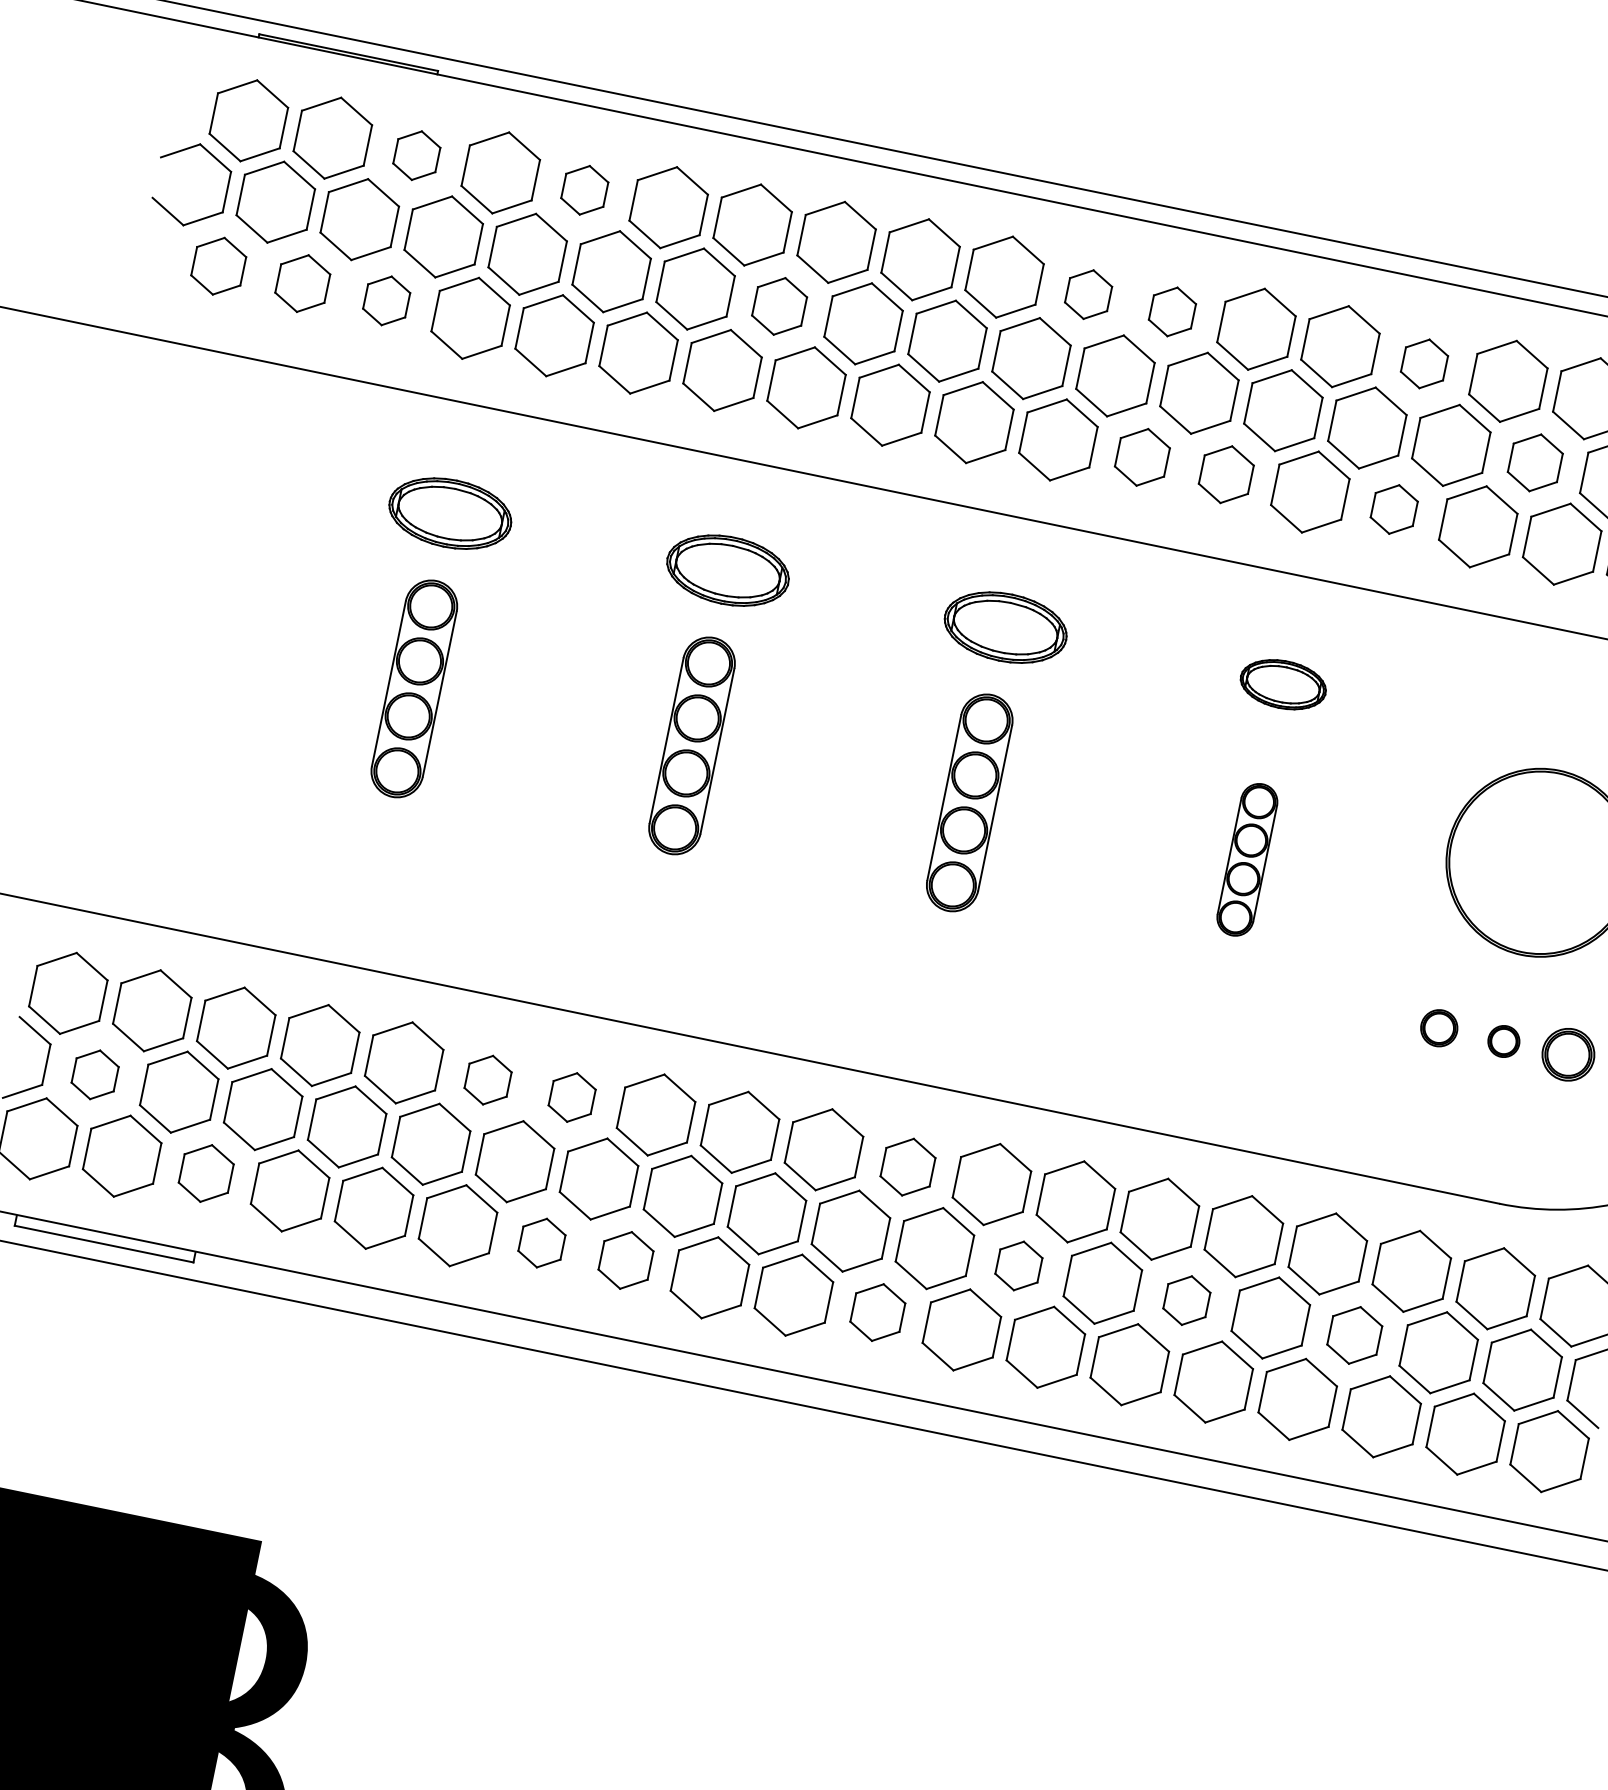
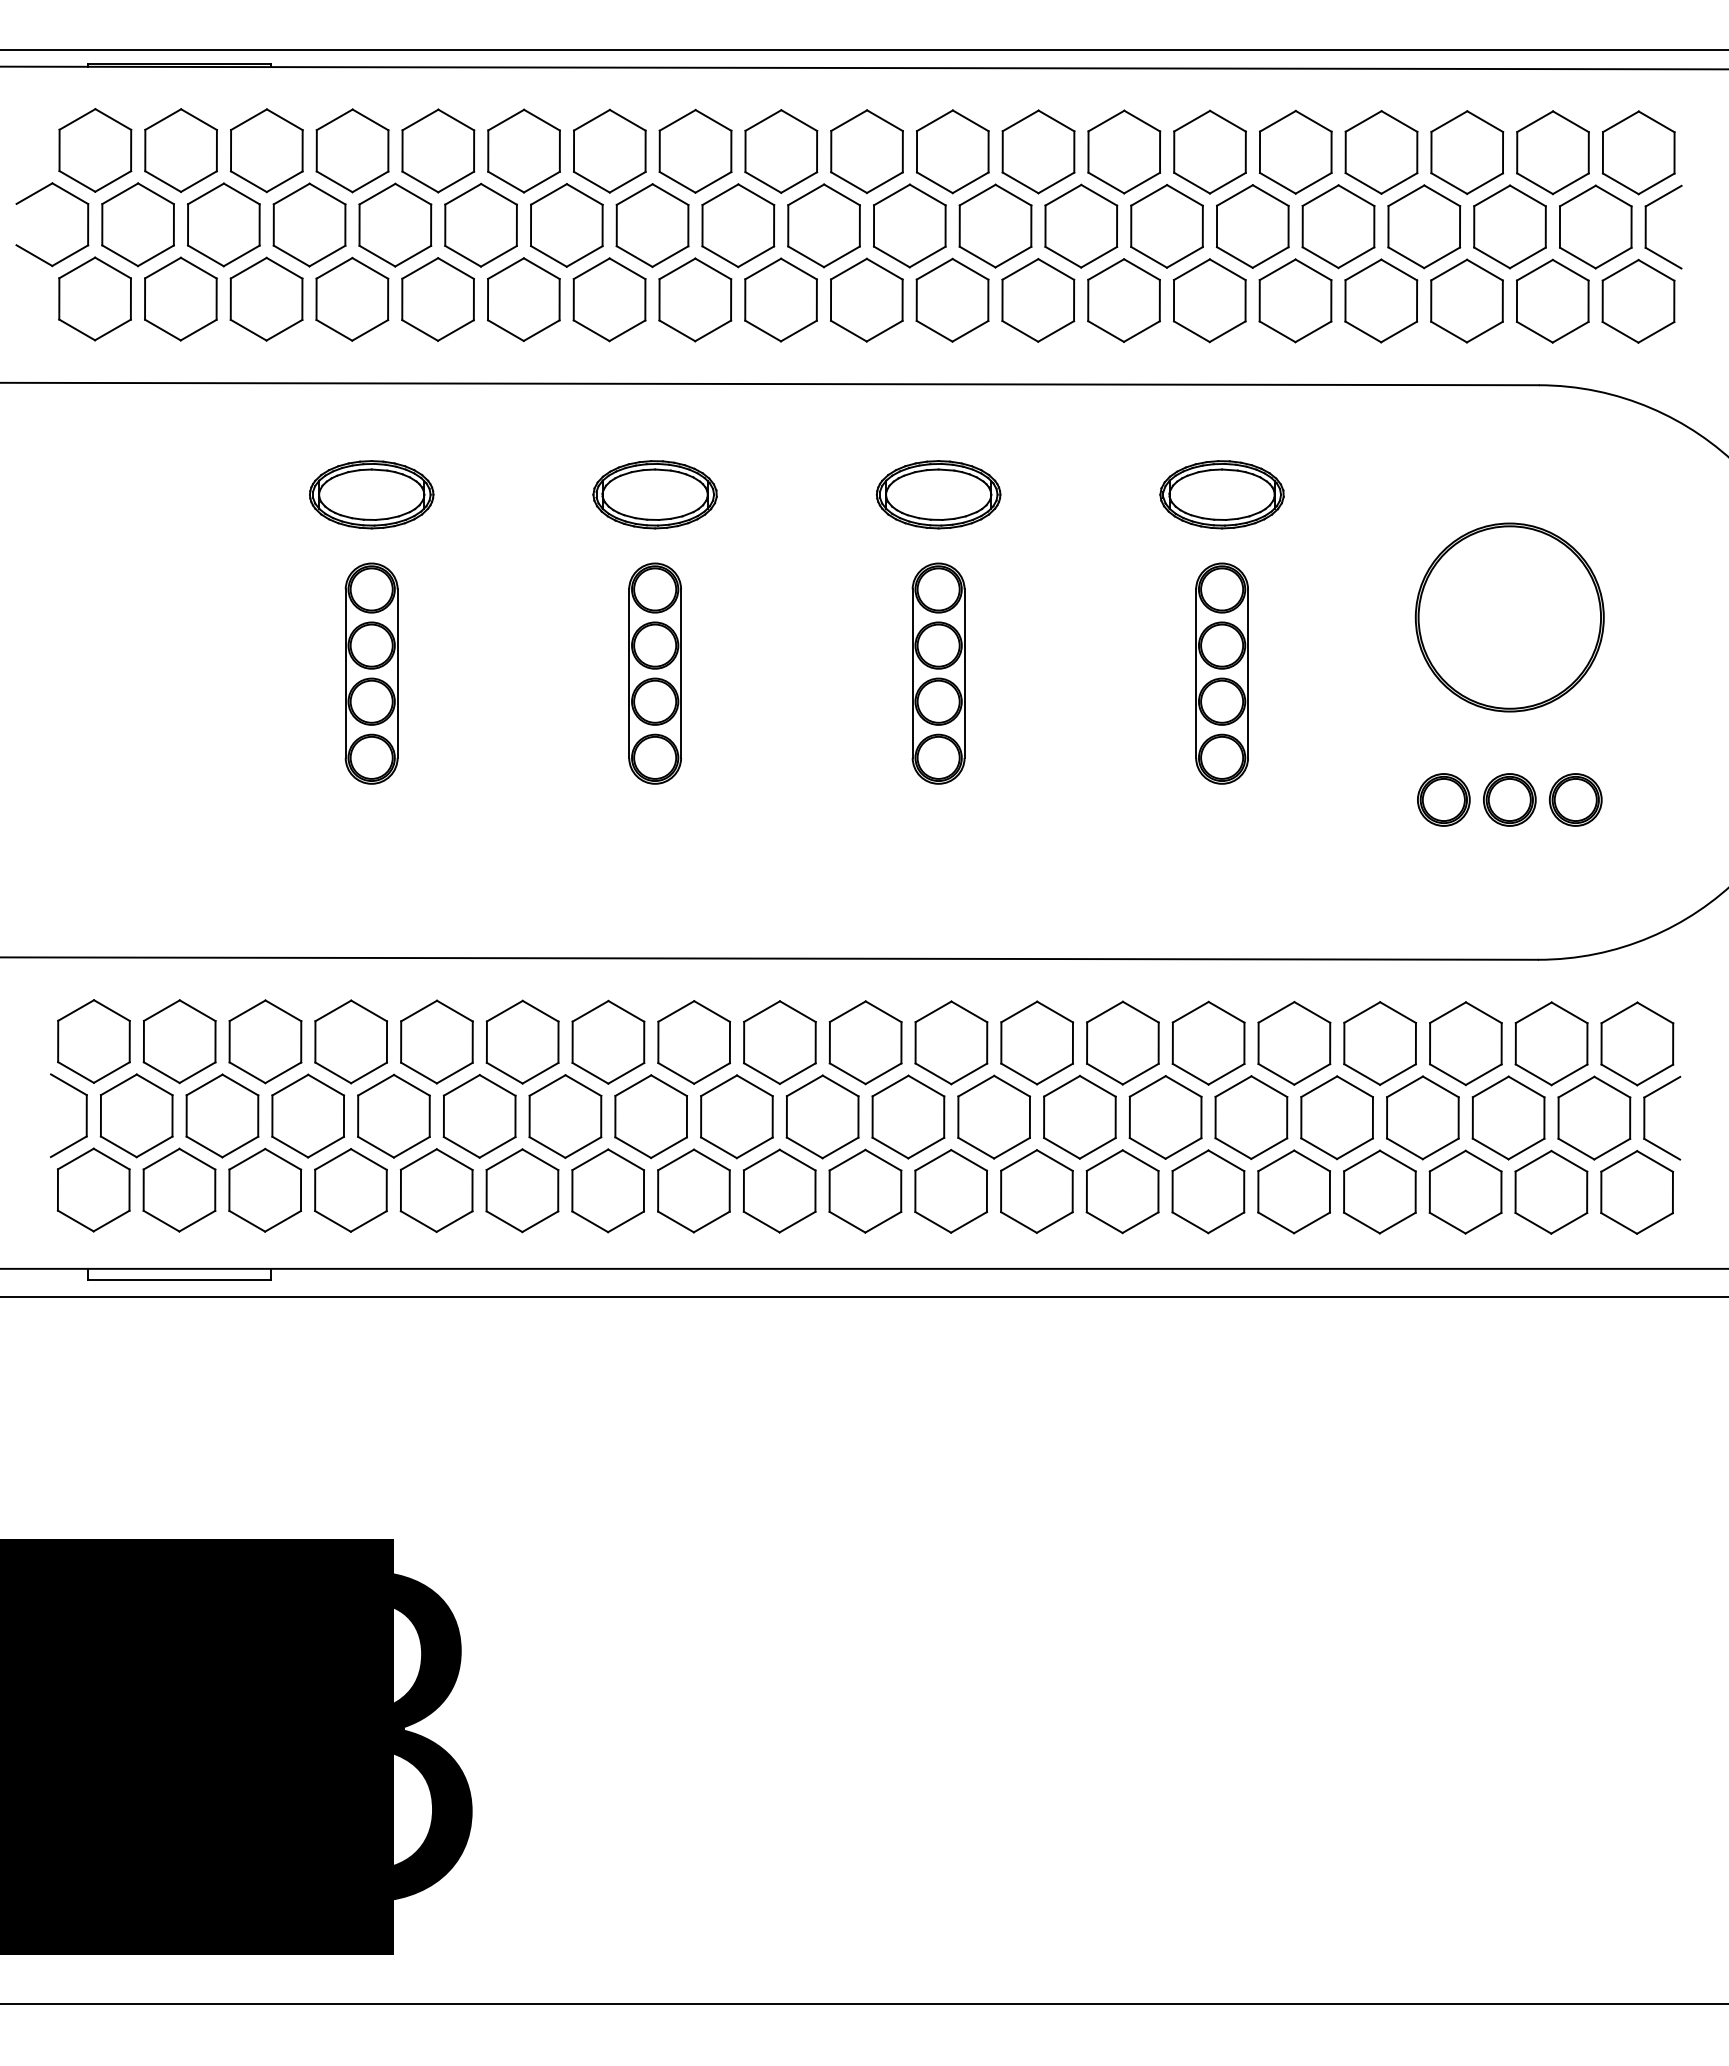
part: (416, 155) -> (266, 150), size x1.67
part: (584, 189) -> (438, 150), size x1.67
part: (218, 265) -> (94, 298), size x1.43
part: (302, 282) -> (180, 298), size x1.43
part: (1088, 294) -> (952, 151), size x1.67
part: (386, 300) -> (266, 298), size x1.67
part: (779, 306) -> (652, 225), size x1.43
part: (1172, 311) -> (1038, 151), size x1.67
part: (1424, 363) -> (1295, 151), size x1.67
part: (1142, 457) -> (1038, 300), size x1.43
part: (1535, 462) -> (1424, 226), size x1.43
part: (1225, 474) -> (1123, 300), size x1.43
part: (1394, 509) -> (1295, 300), size x1.67
part: (1282, 684) -> (1221, 494), size x1.43
part: (1246, 859) -> (1221, 673), size x1.43
part: (1438, 1027) -> (1443, 799), size x1.43
part: (1503, 1040) -> (1509, 799), size x1.67
part: (95, 1074) -> (136, 1115), size x1.67
part: (488, 1079) -> (522, 1041), size x1.67
part: (572, 1096) -> (608, 1041), size x1.67
part: (908, 1166) -> (951, 1042), size x1.43
part: (206, 1172) -> (265, 1189), size x1.43
part: (541, 1242) -> (607, 1190), size x1.67
part: (625, 1259) -> (693, 1190), size x1.43
part: (1018, 1266) -> (1079, 1117), size x1.67
part: (1186, 1300) -> (1251, 1117), size x1.67
part: (877, 1312) -> (950, 1191), size x1.43
part: (1354, 1334) -> (1422, 1117), size x1.43

